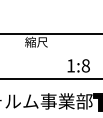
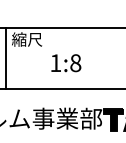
line: (20, 56) -> (5, 58), added
text: (78, 65) -> (65, 62), moved

